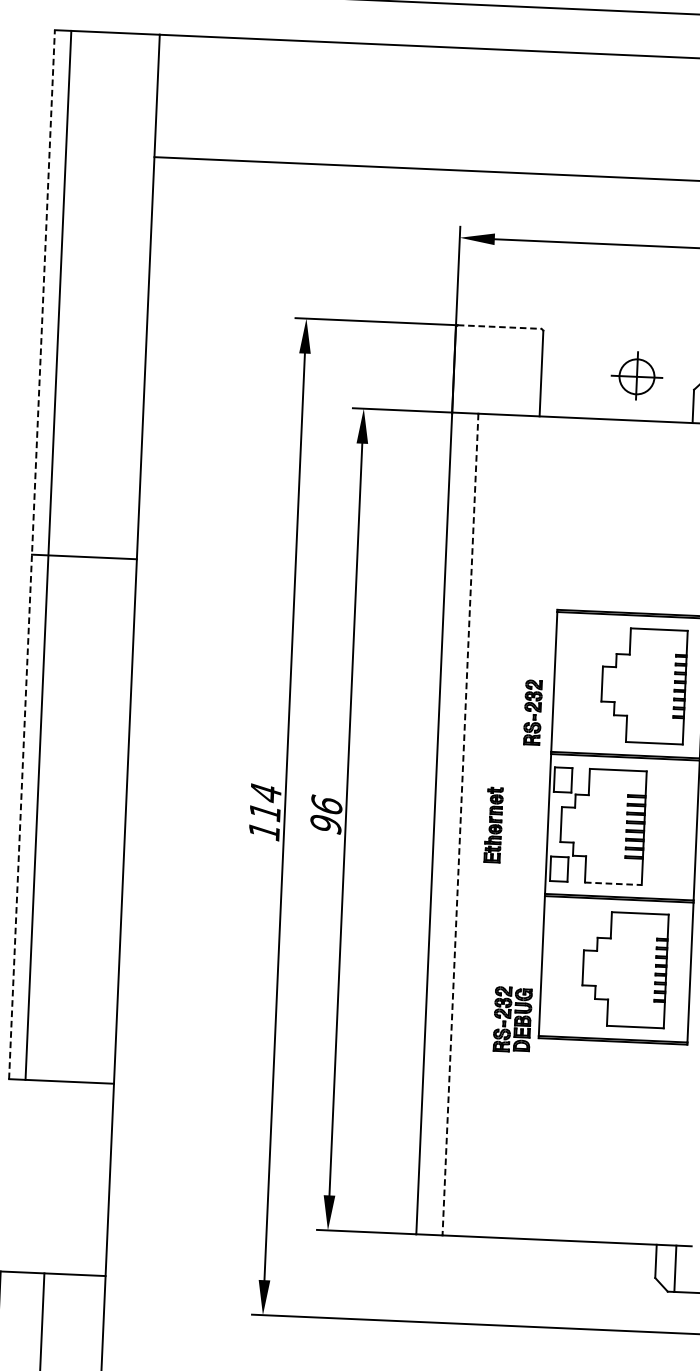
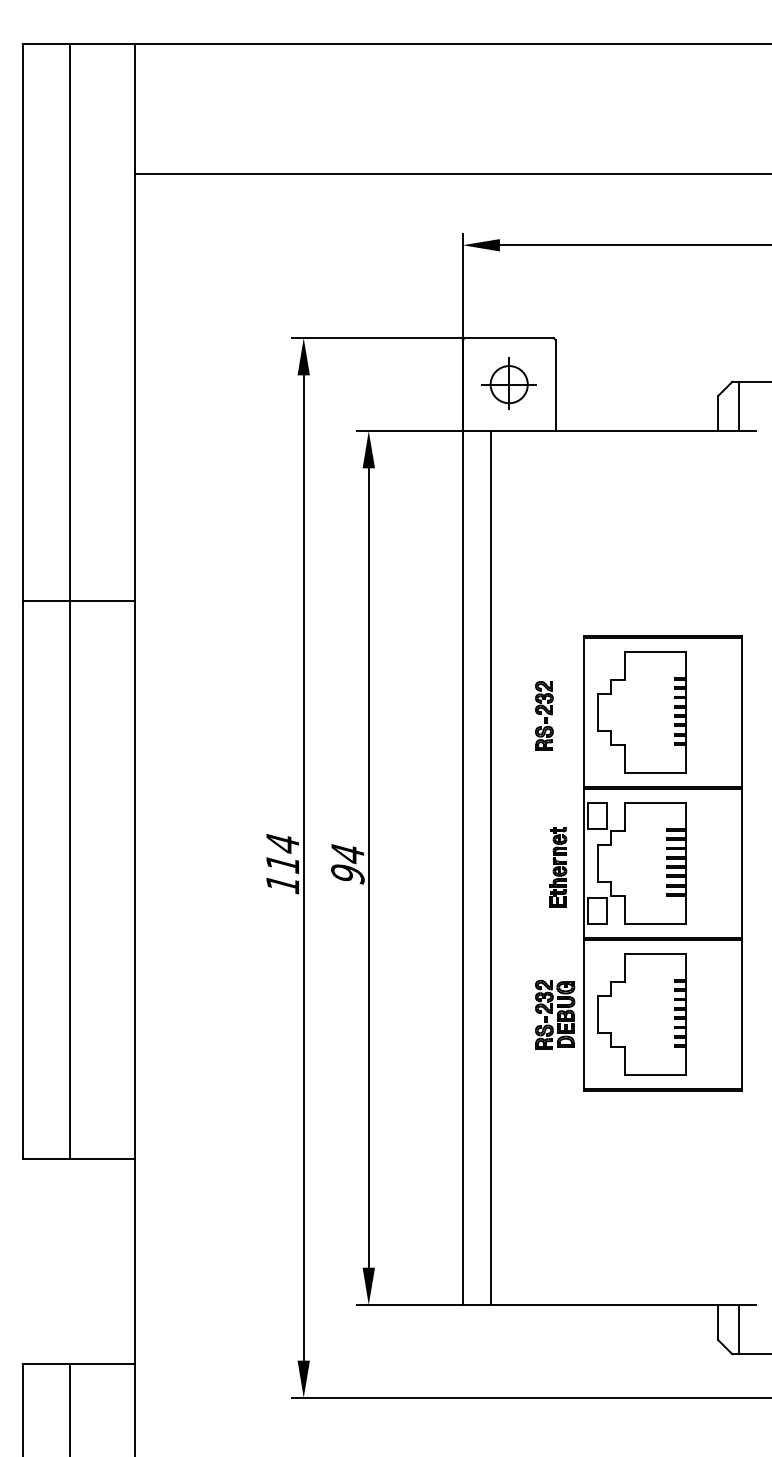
line: (499, 327) -> (509, 338), dashed -> solid
part: (636, 375) -> (508, 383), moved
line: (32, 554) -> (23, 601), dashed -> solid
line: (48, 555) -> (69, 601), moved
part: (643, 686) -> (641, 712), moved
part: (533, 712) -> (544, 715), moved
text: (326, 805) -> (347, 853), 96 -> 94
line: (460, 825) -> (490, 868), dashed -> solid
part: (494, 825) -> (558, 867), moved
line: (614, 883) -> (656, 923), dashed -> solid
part: (624, 969) -> (641, 1014), moved
part: (513, 1019) -> (555, 1014), moved

